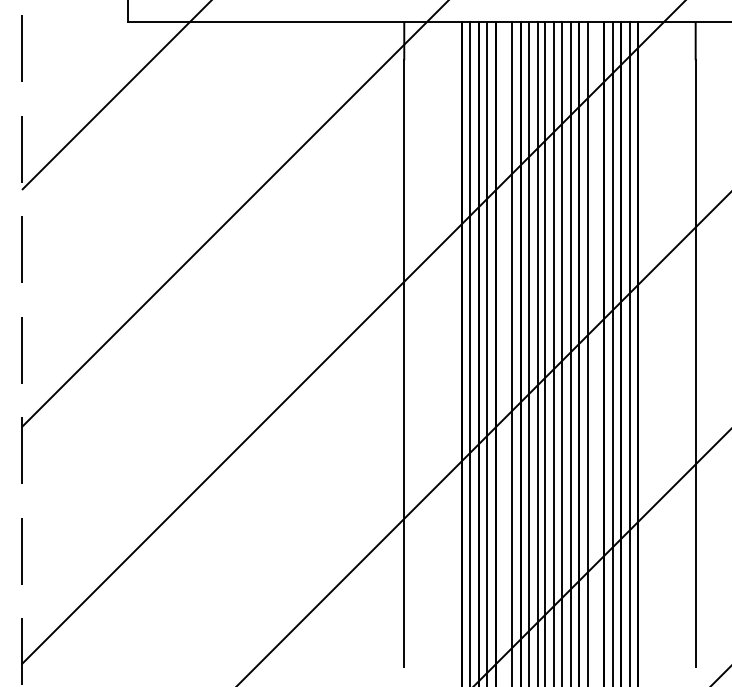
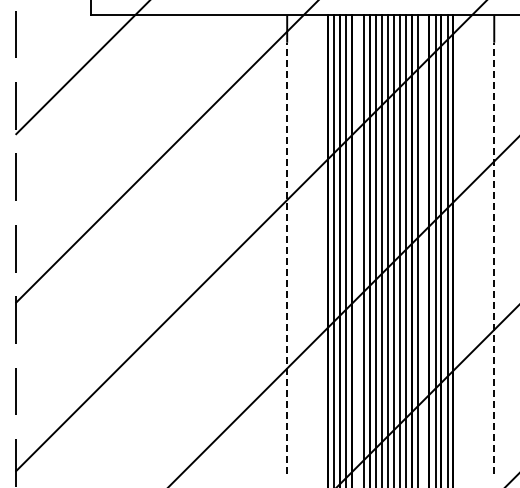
line: (404, 362) -> (287, 257), solid -> dashed
line: (696, 362) -> (494, 257), solid -> dashed

